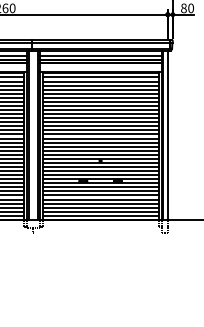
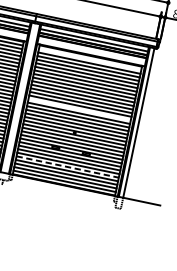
line: (100, 77) -> (90, 59), removed
line: (100, 134) -> (79, 109), removed
line: (101, 199) -> (68, 167), solid -> dashed

